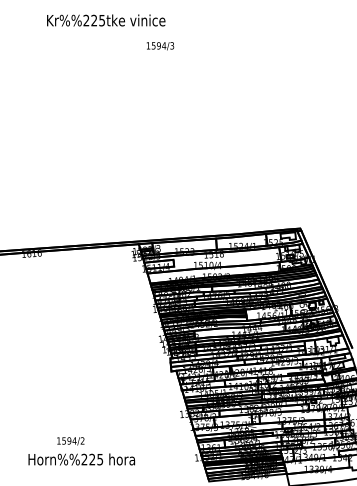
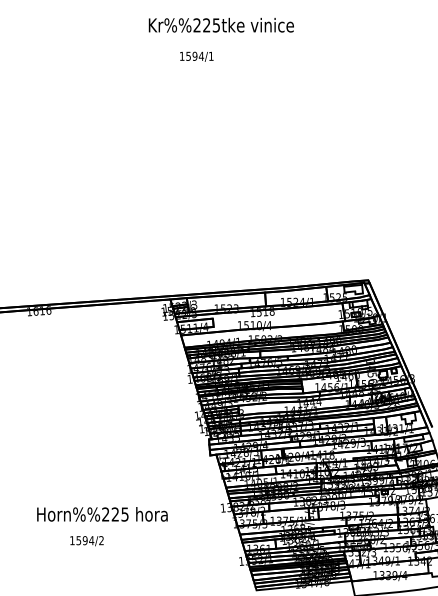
text: (105, 19) -> (220, 24), moved
text: (172, 45) -> (211, 55), 1594/3 -> 1594/1
text: (81, 459) -> (102, 514), moved

